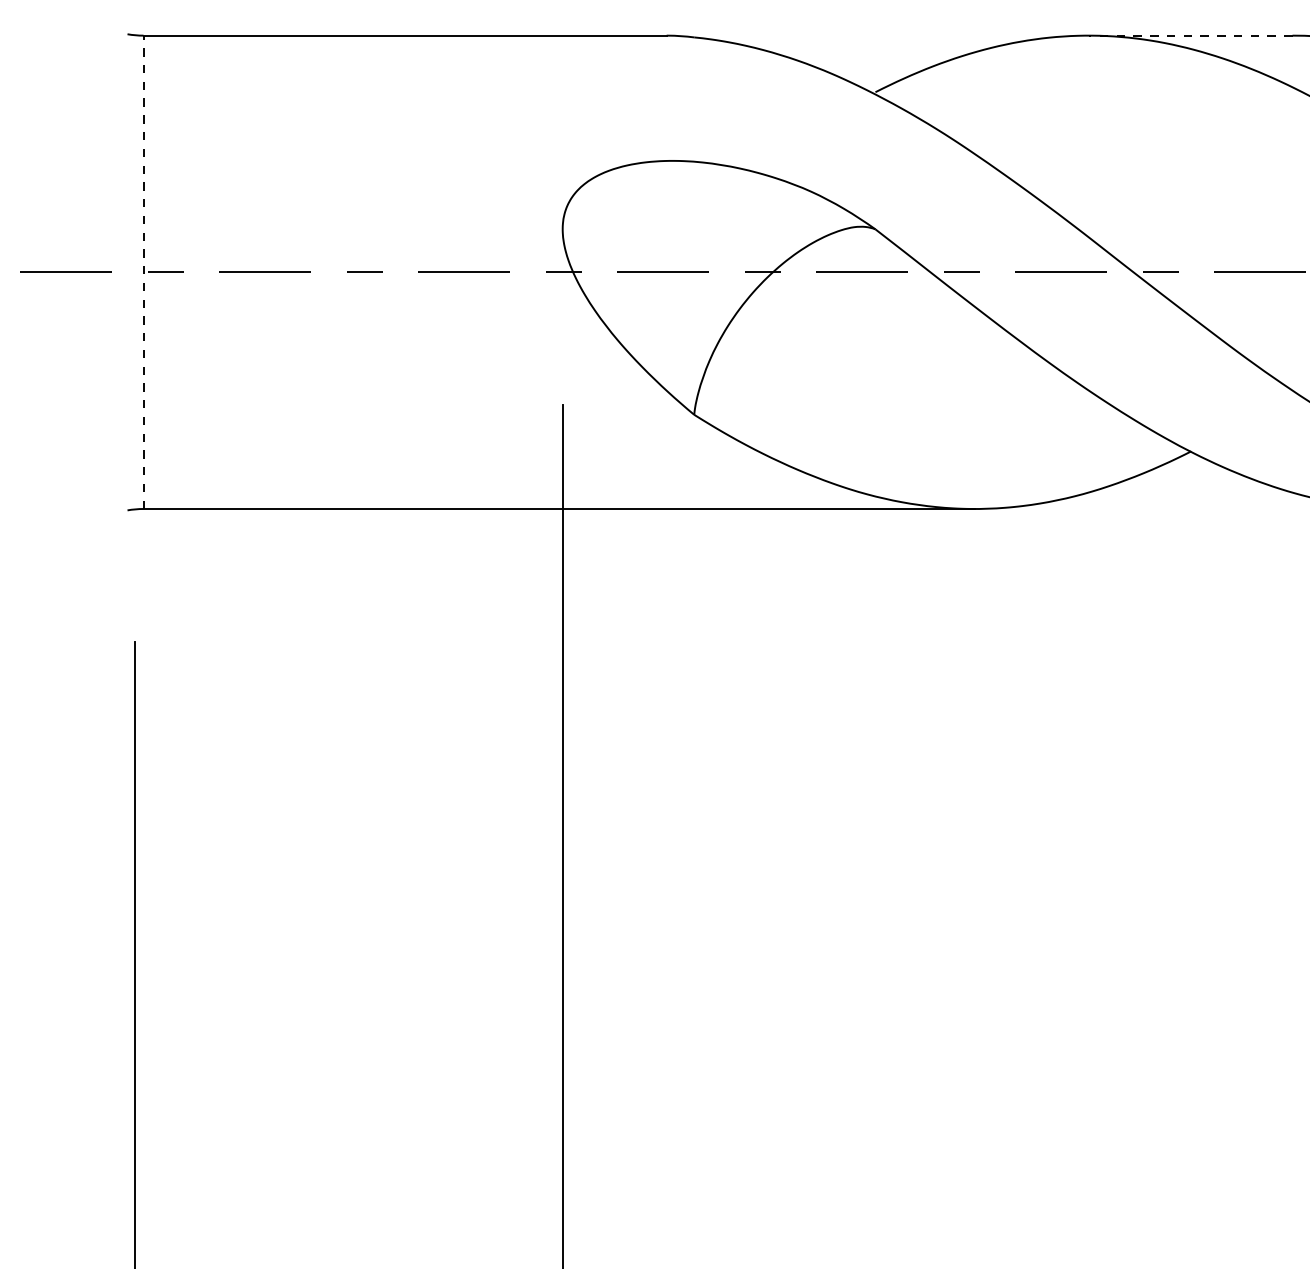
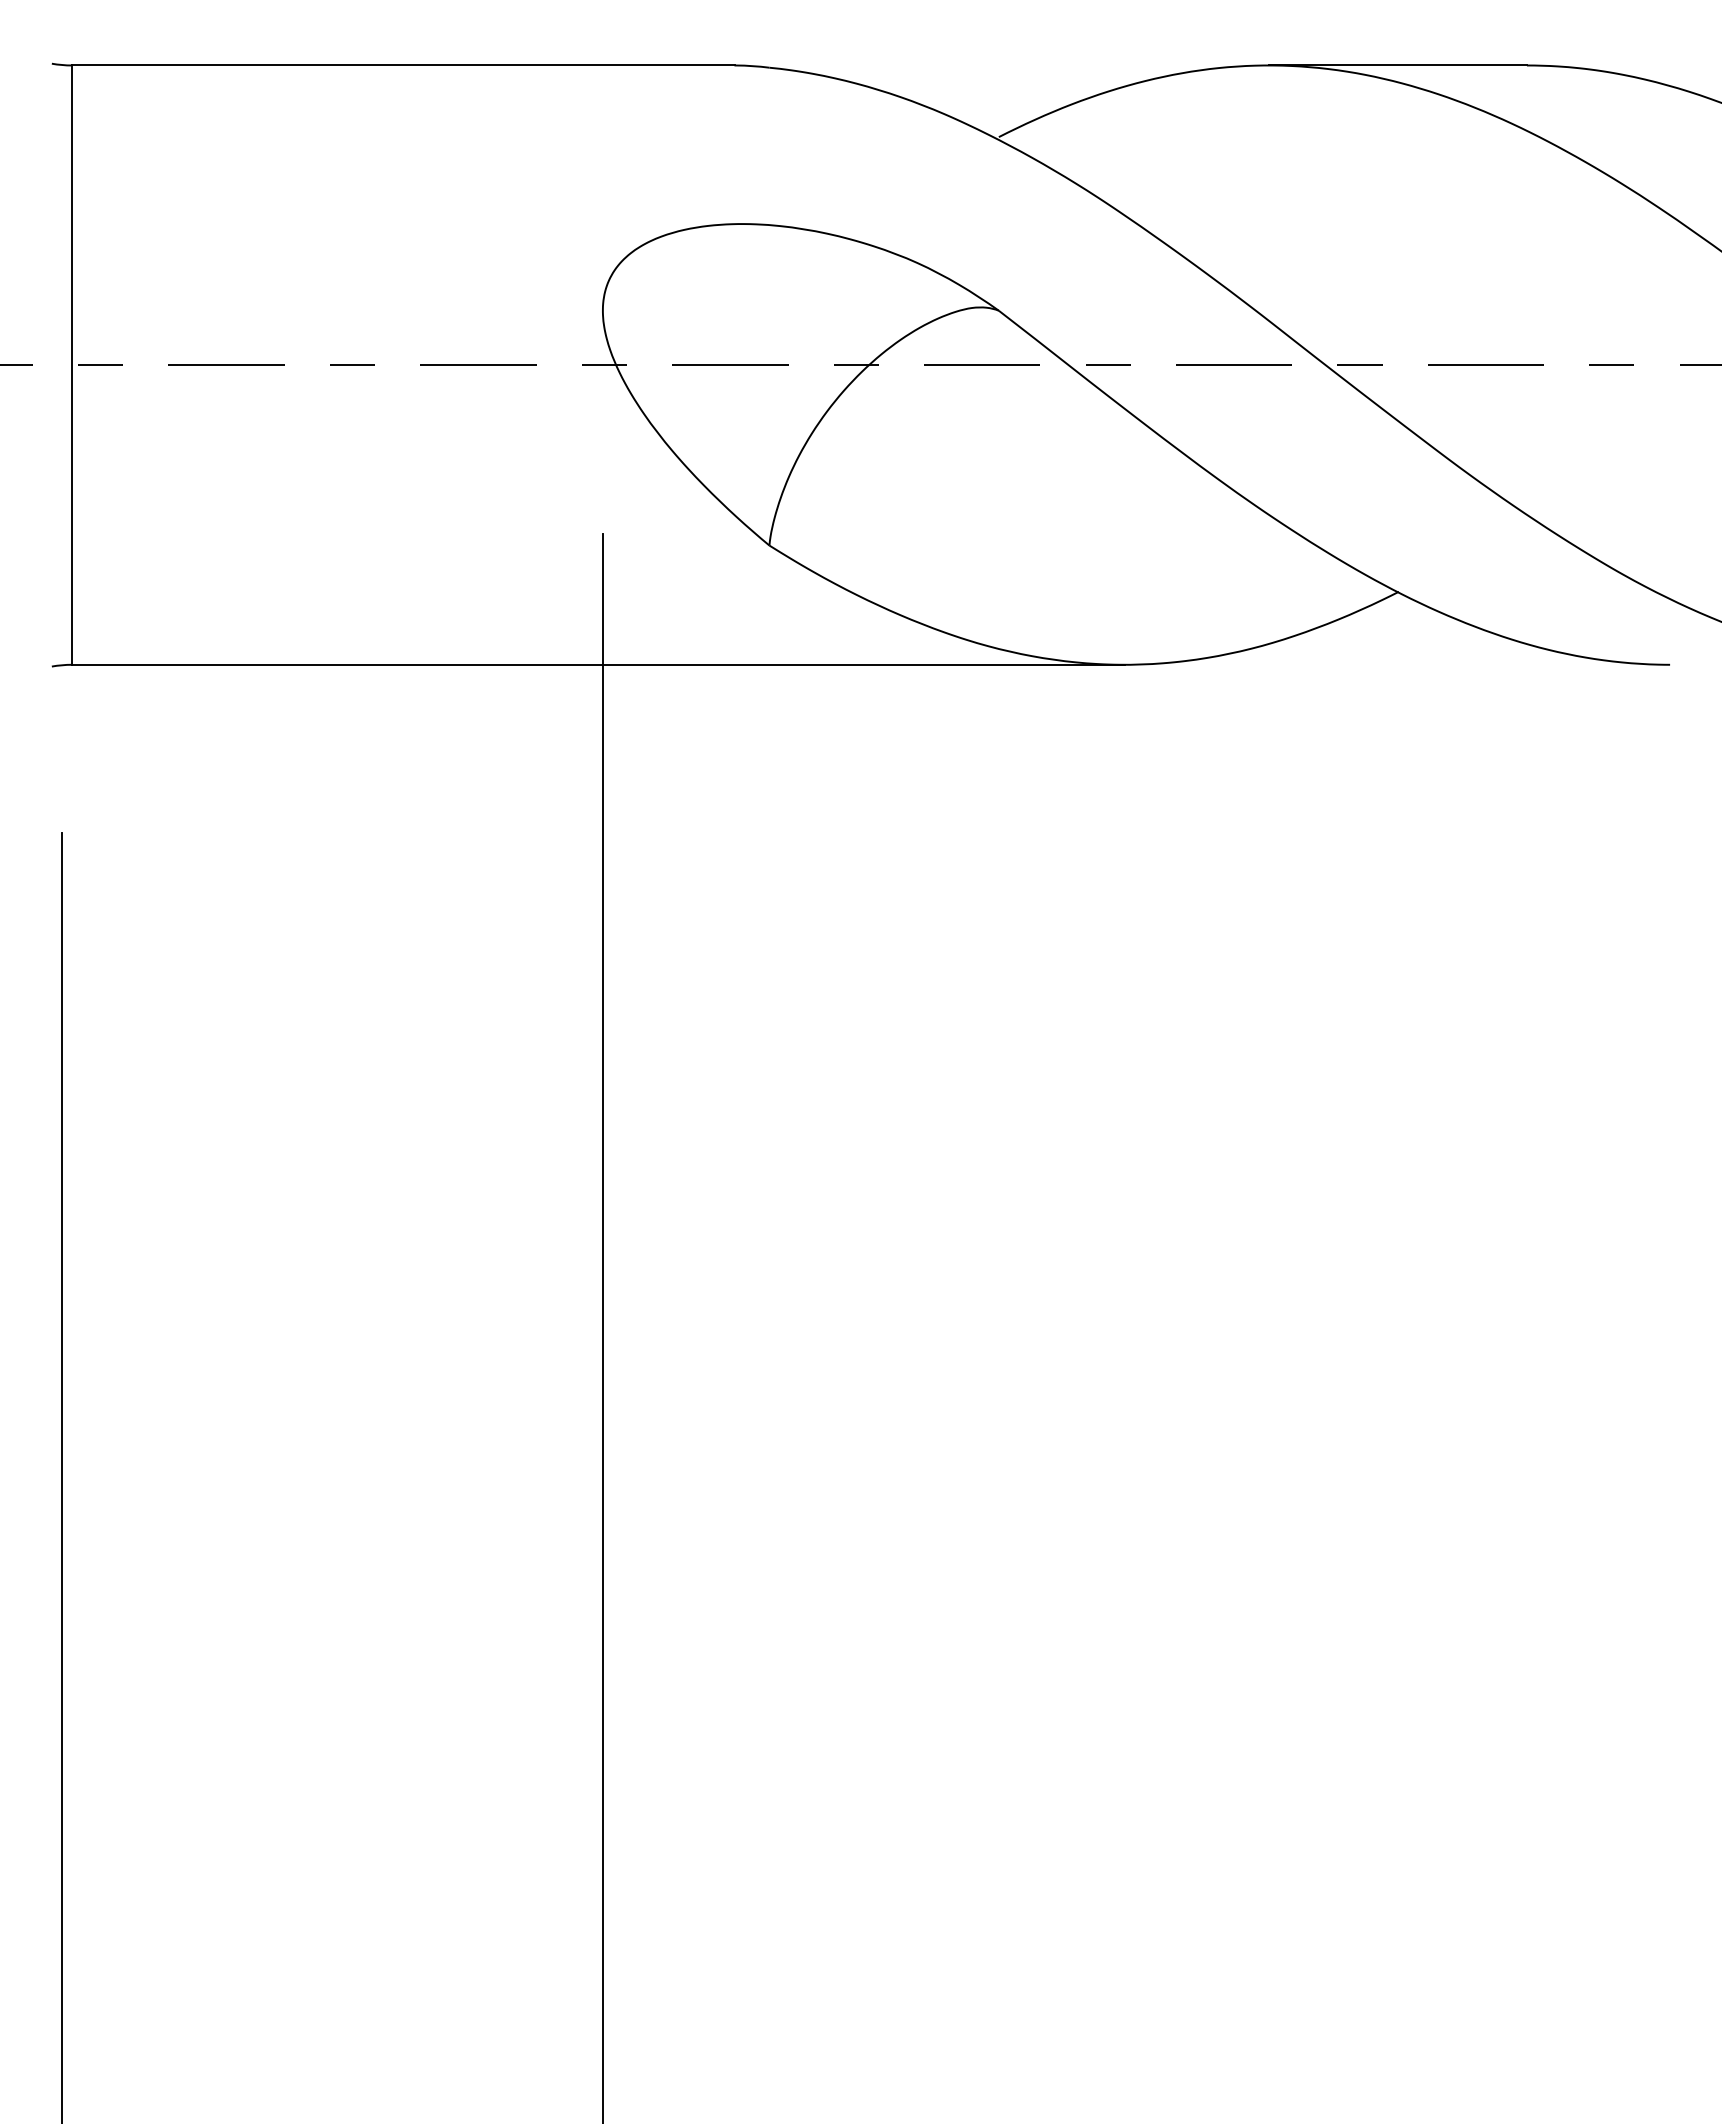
line: (1191, 35) -> (1398, 65), dashed -> solid
line: (143, 272) -> (72, 365), dashed -> solid

